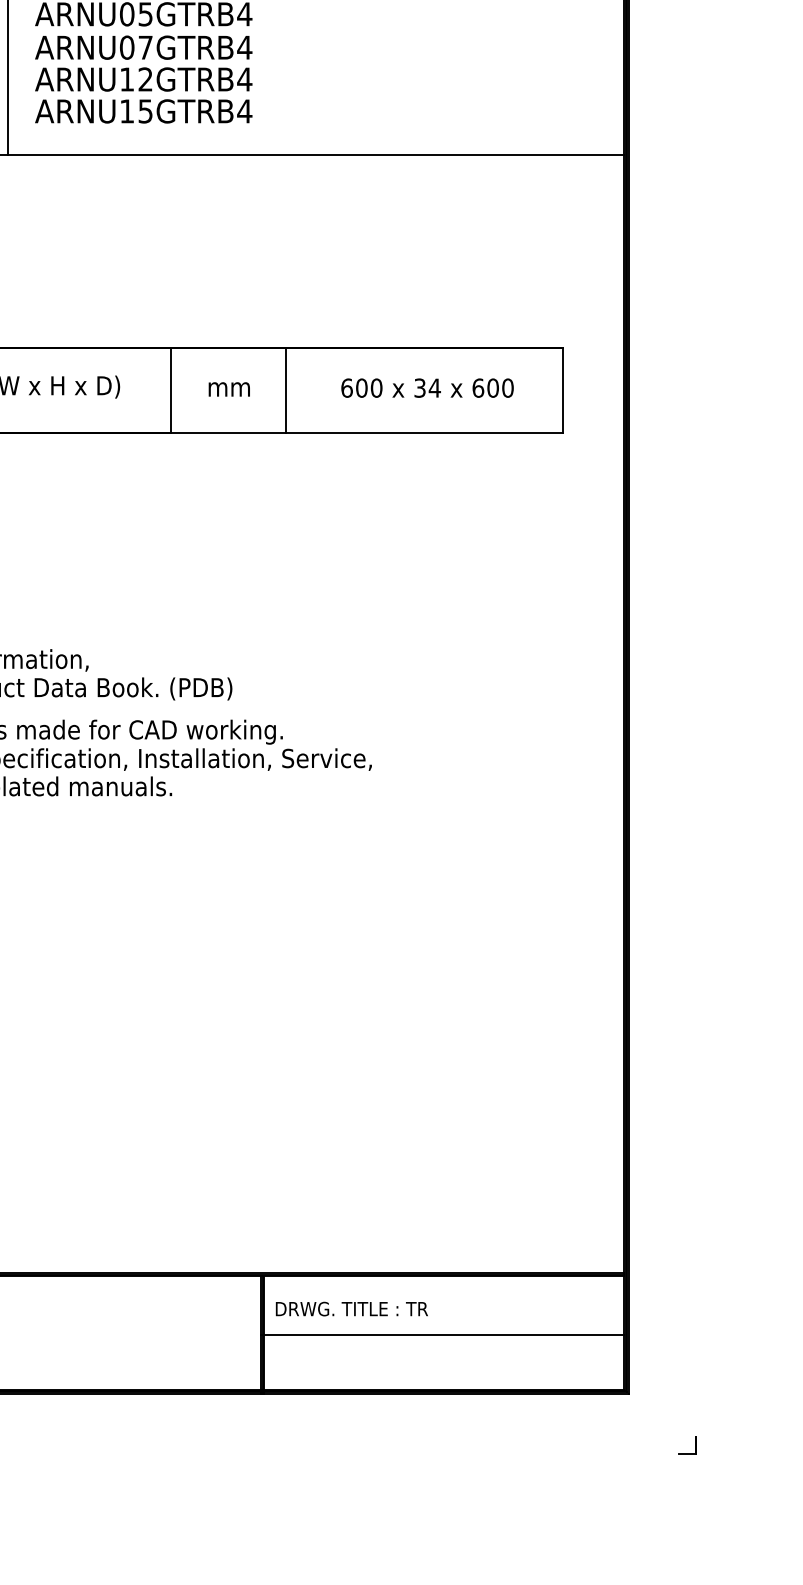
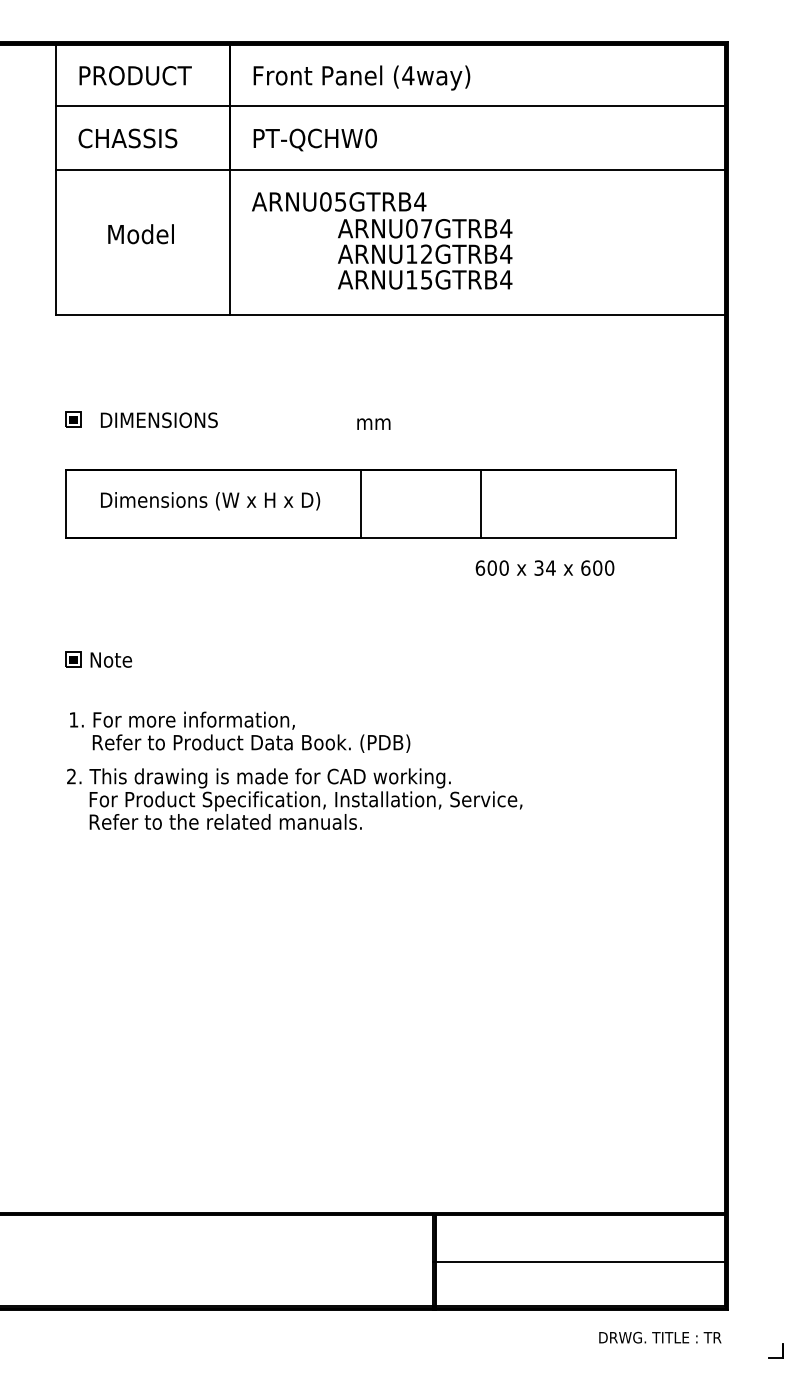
text: (144, 79) -> (425, 254), moved
text: (426, 387) -> (544, 567), moved
text: (228, 388) -> (373, 423), moved
line: (286, 389) -> (481, 503), moved
text: (352, 1308) -> (660, 1337), moved

